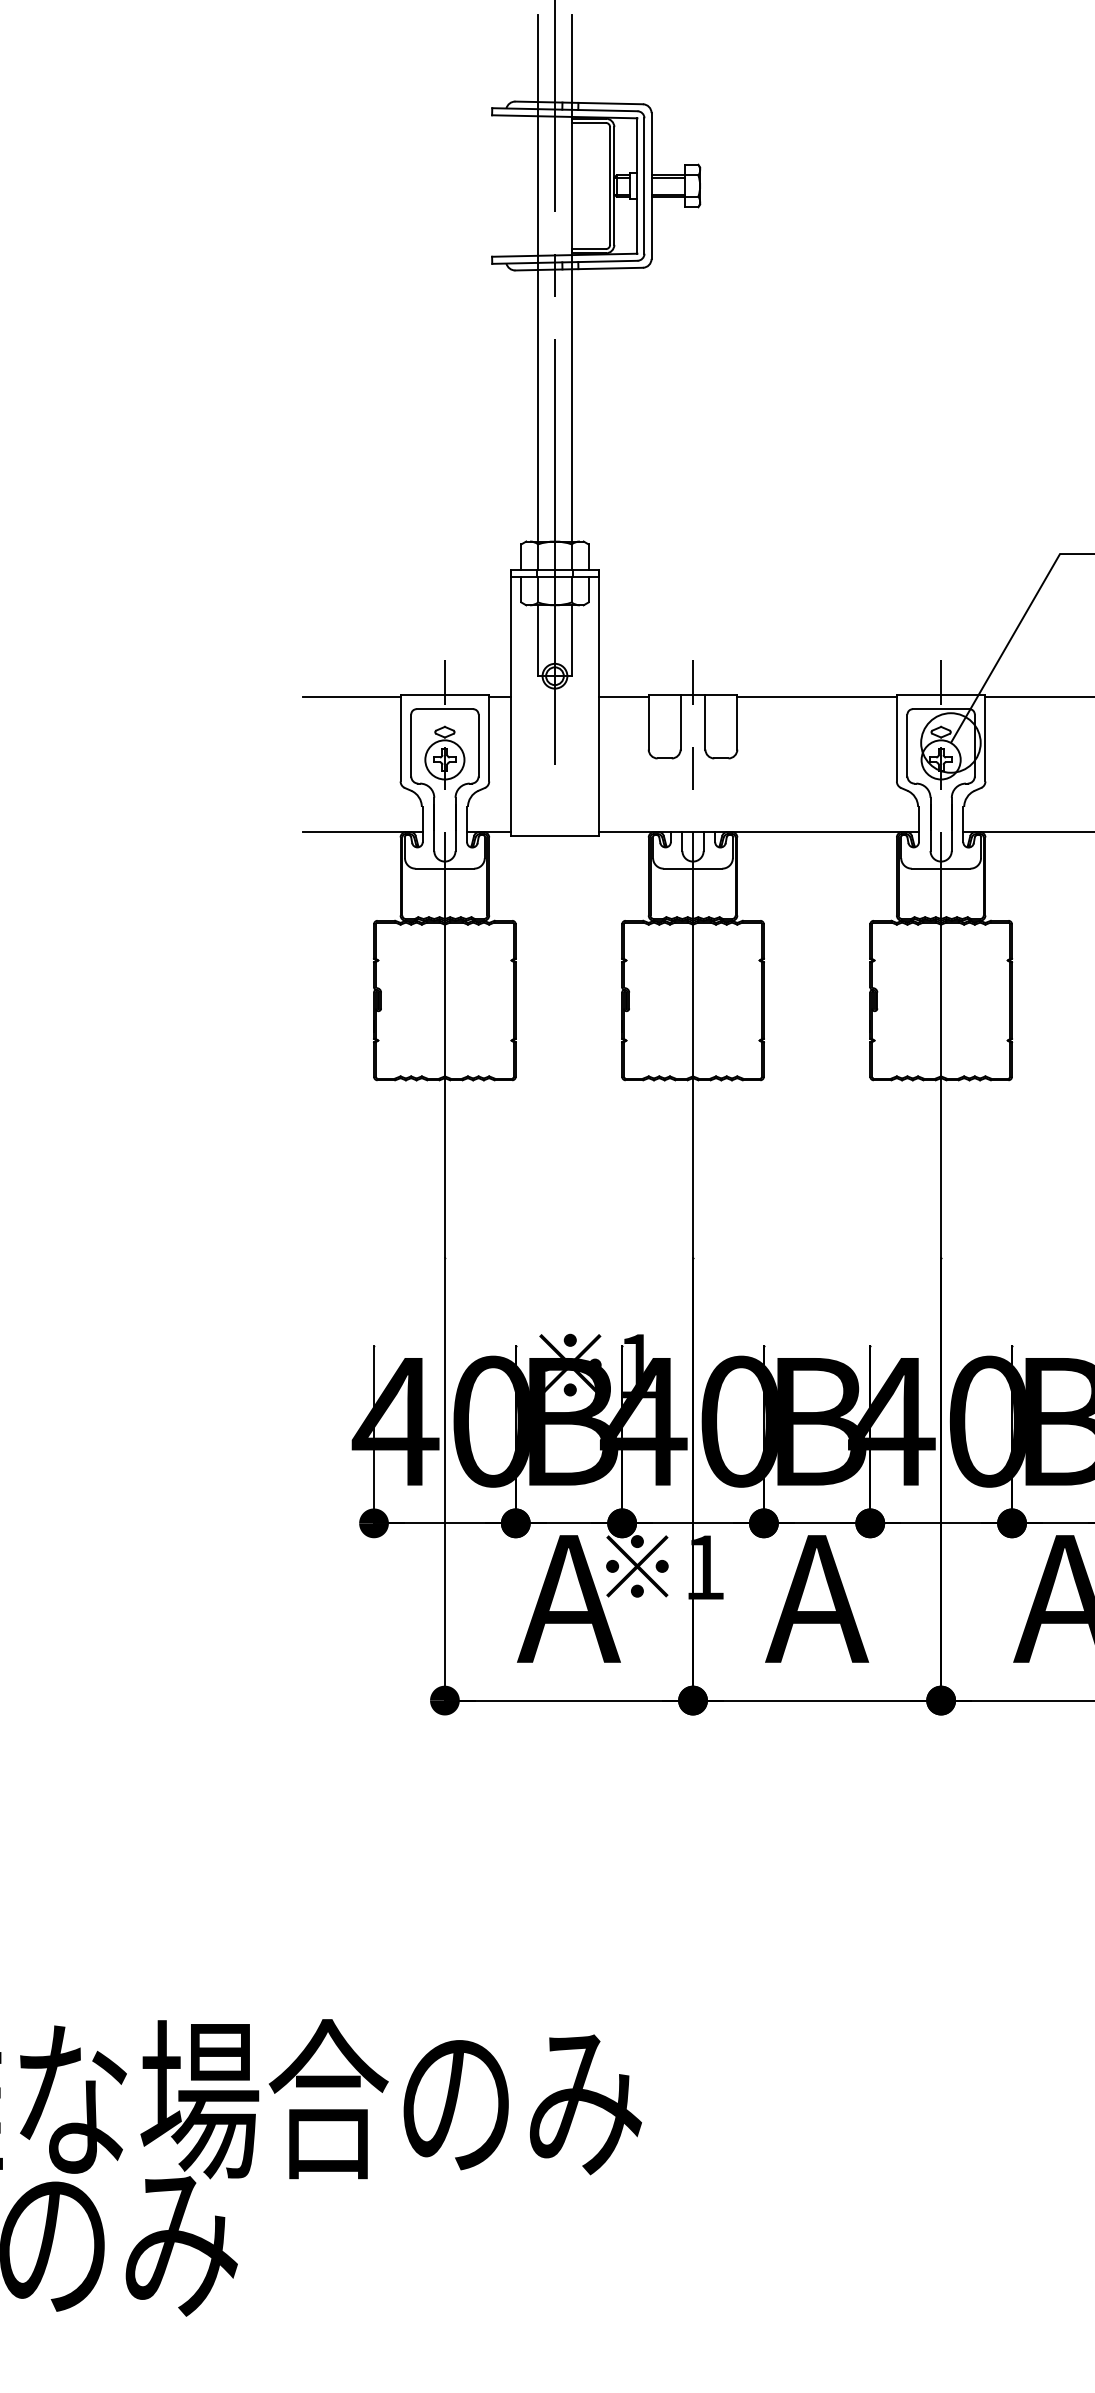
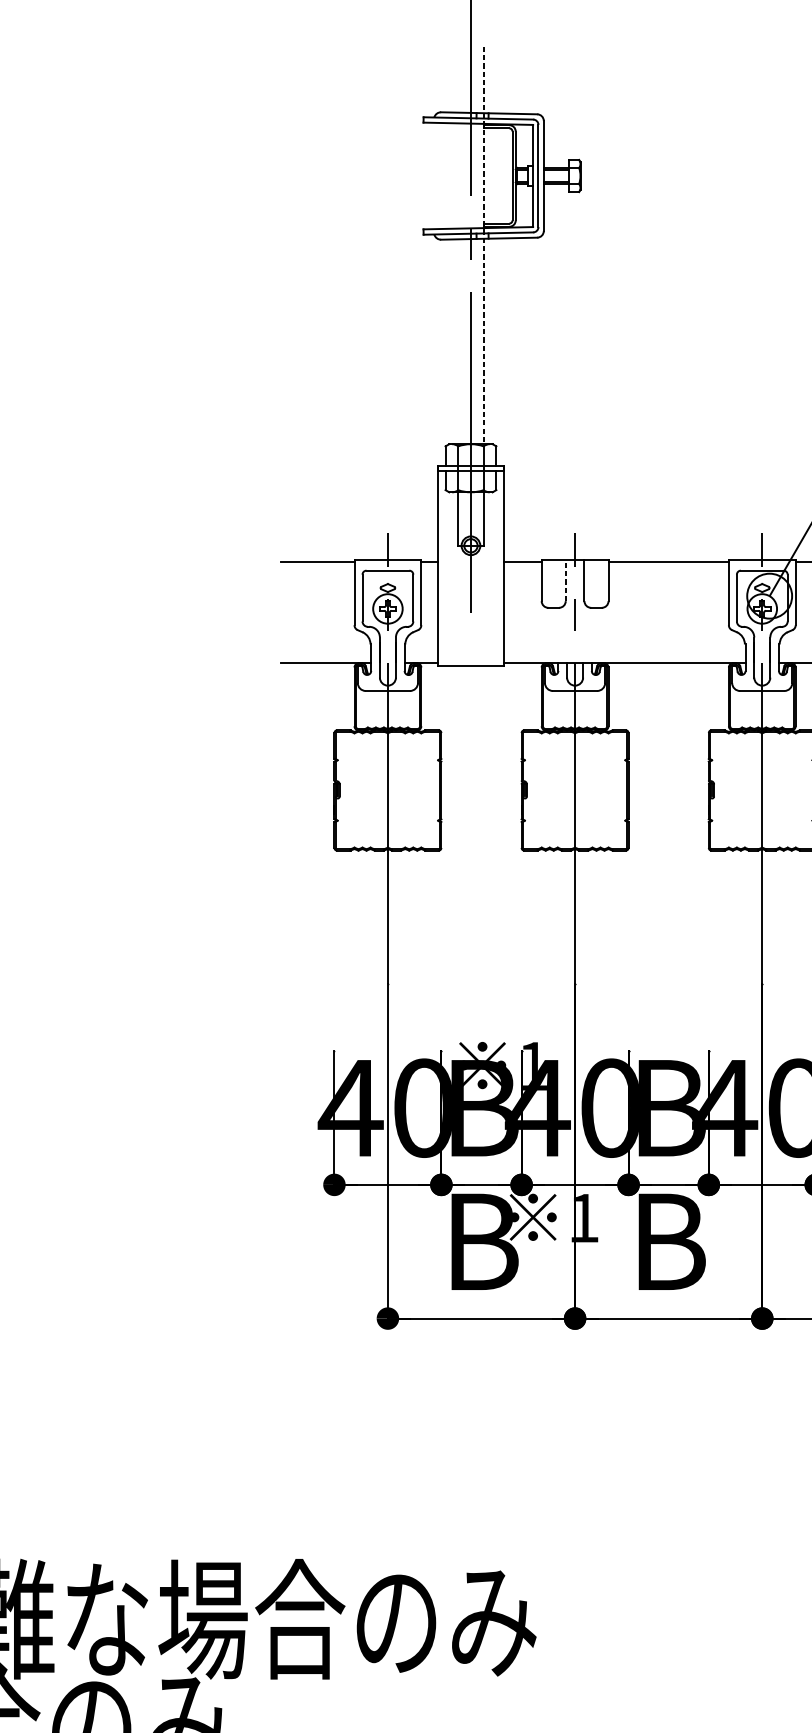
line: (538, 277) -> (458, 245), removed
line: (571, 278) -> (483, 245), solid -> dashed
line: (680, 721) -> (565, 579), solid -> dashed
text: (568, 1598) -> (481, 1241), A -> B
text: (817, 1598) -> (669, 1241), A -> B

